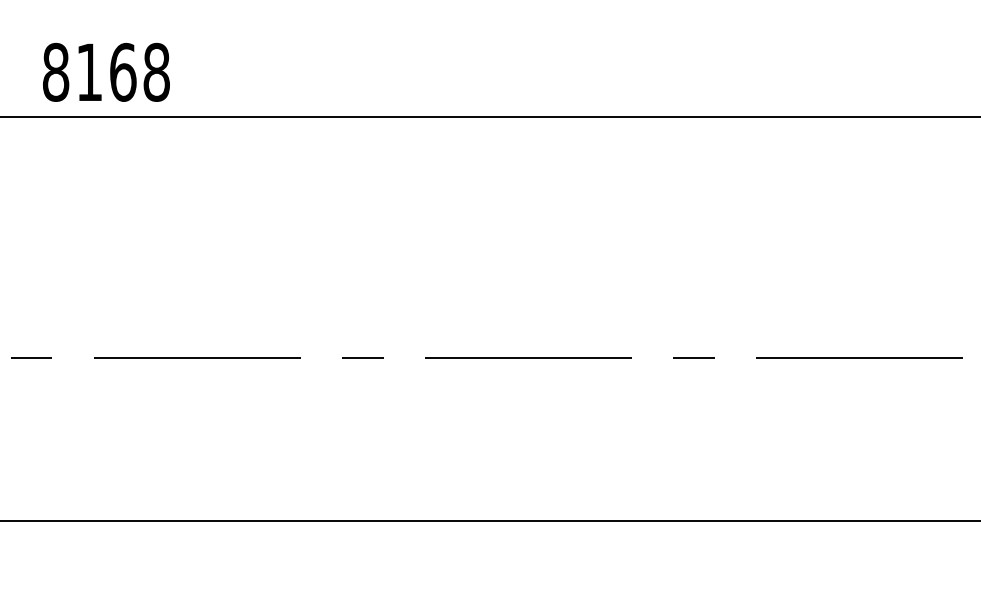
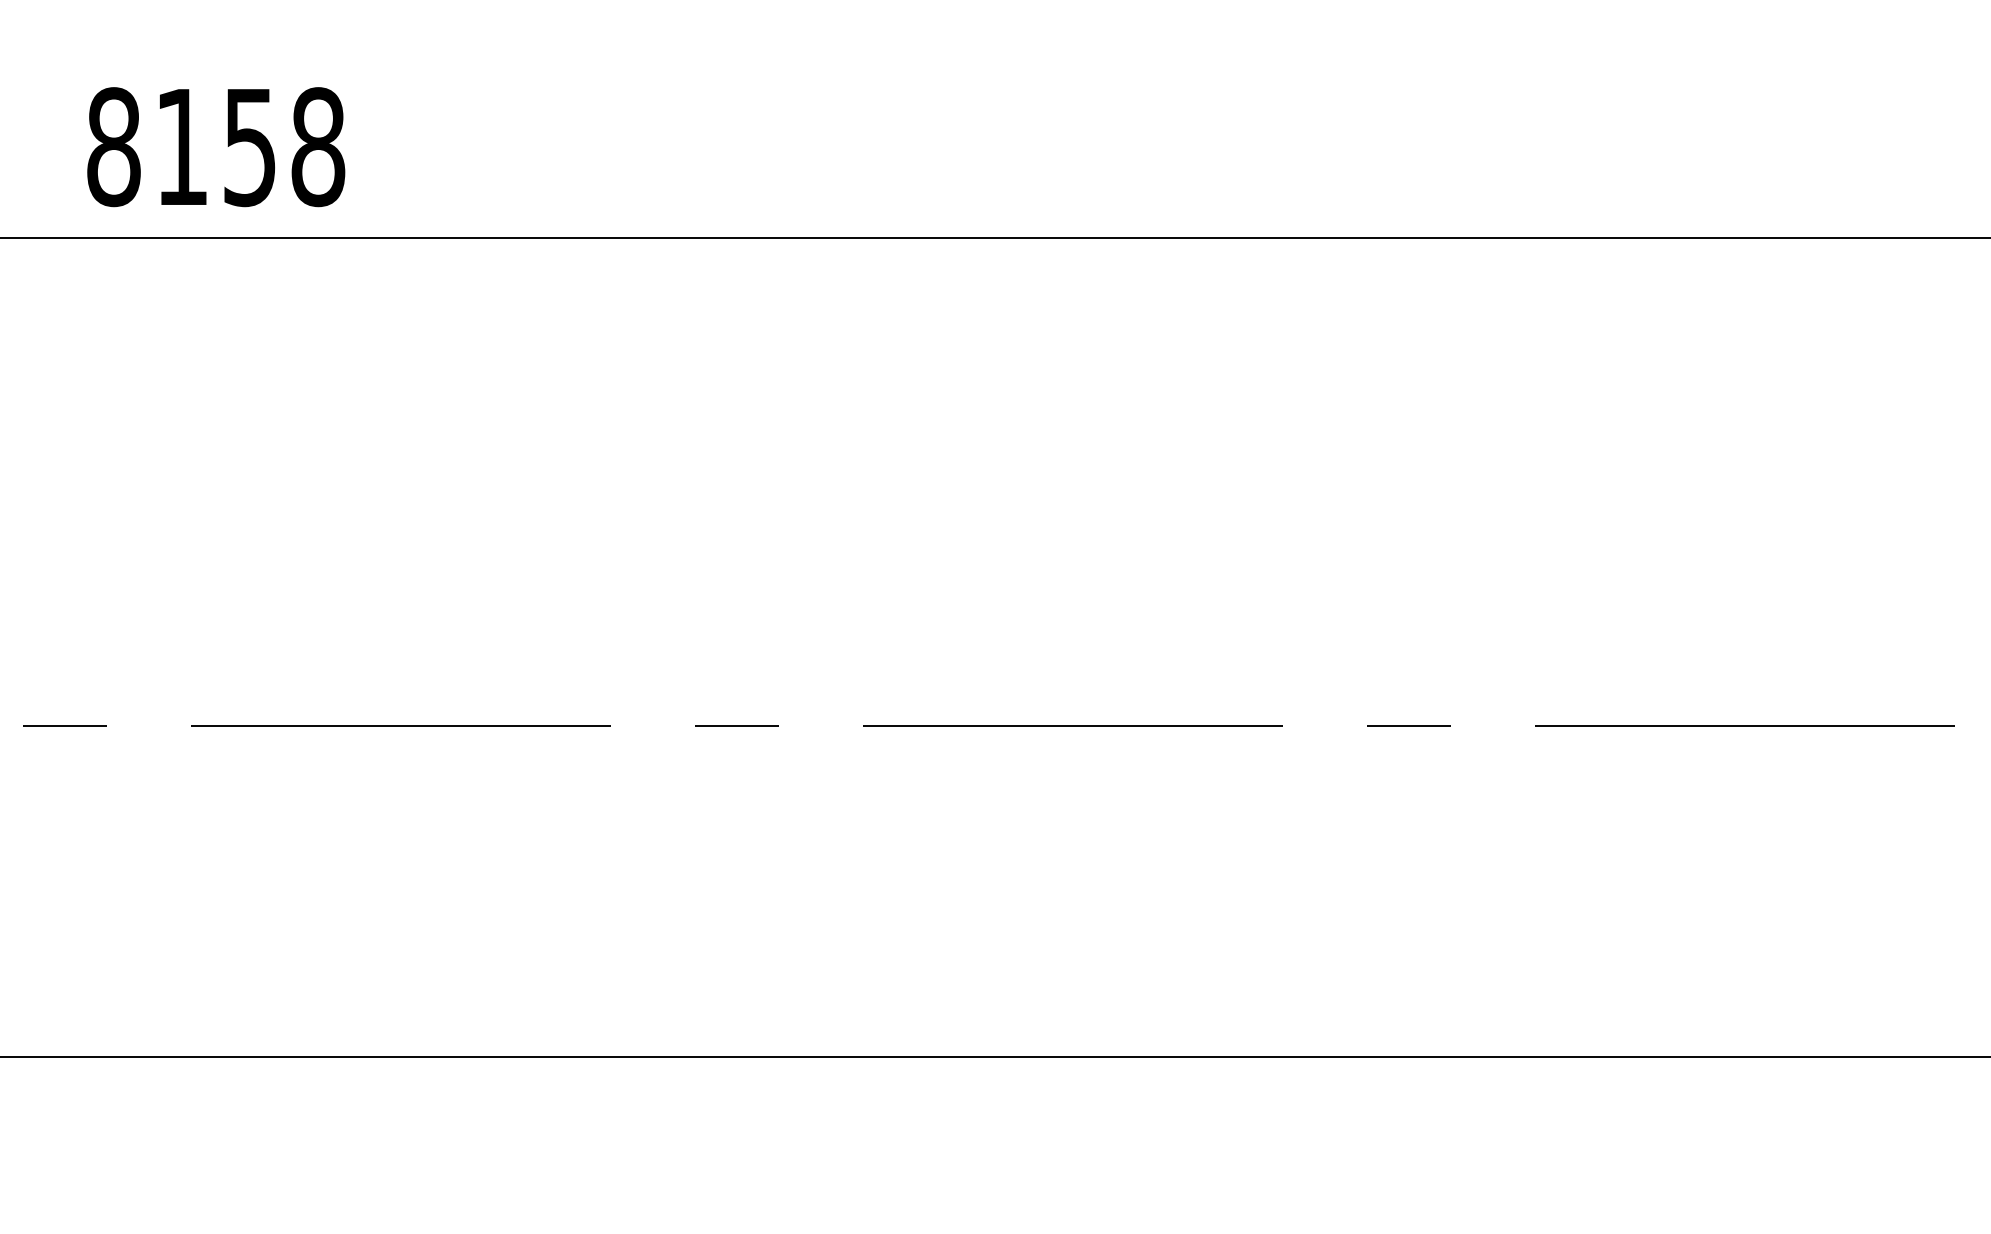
text: (123, 71) -> (250, 145), 8168 -> 8158

